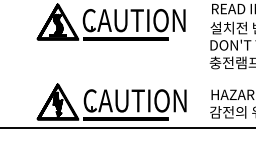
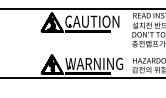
text: (138, 100) -> (94, 63), CAUTION -> WARNING

